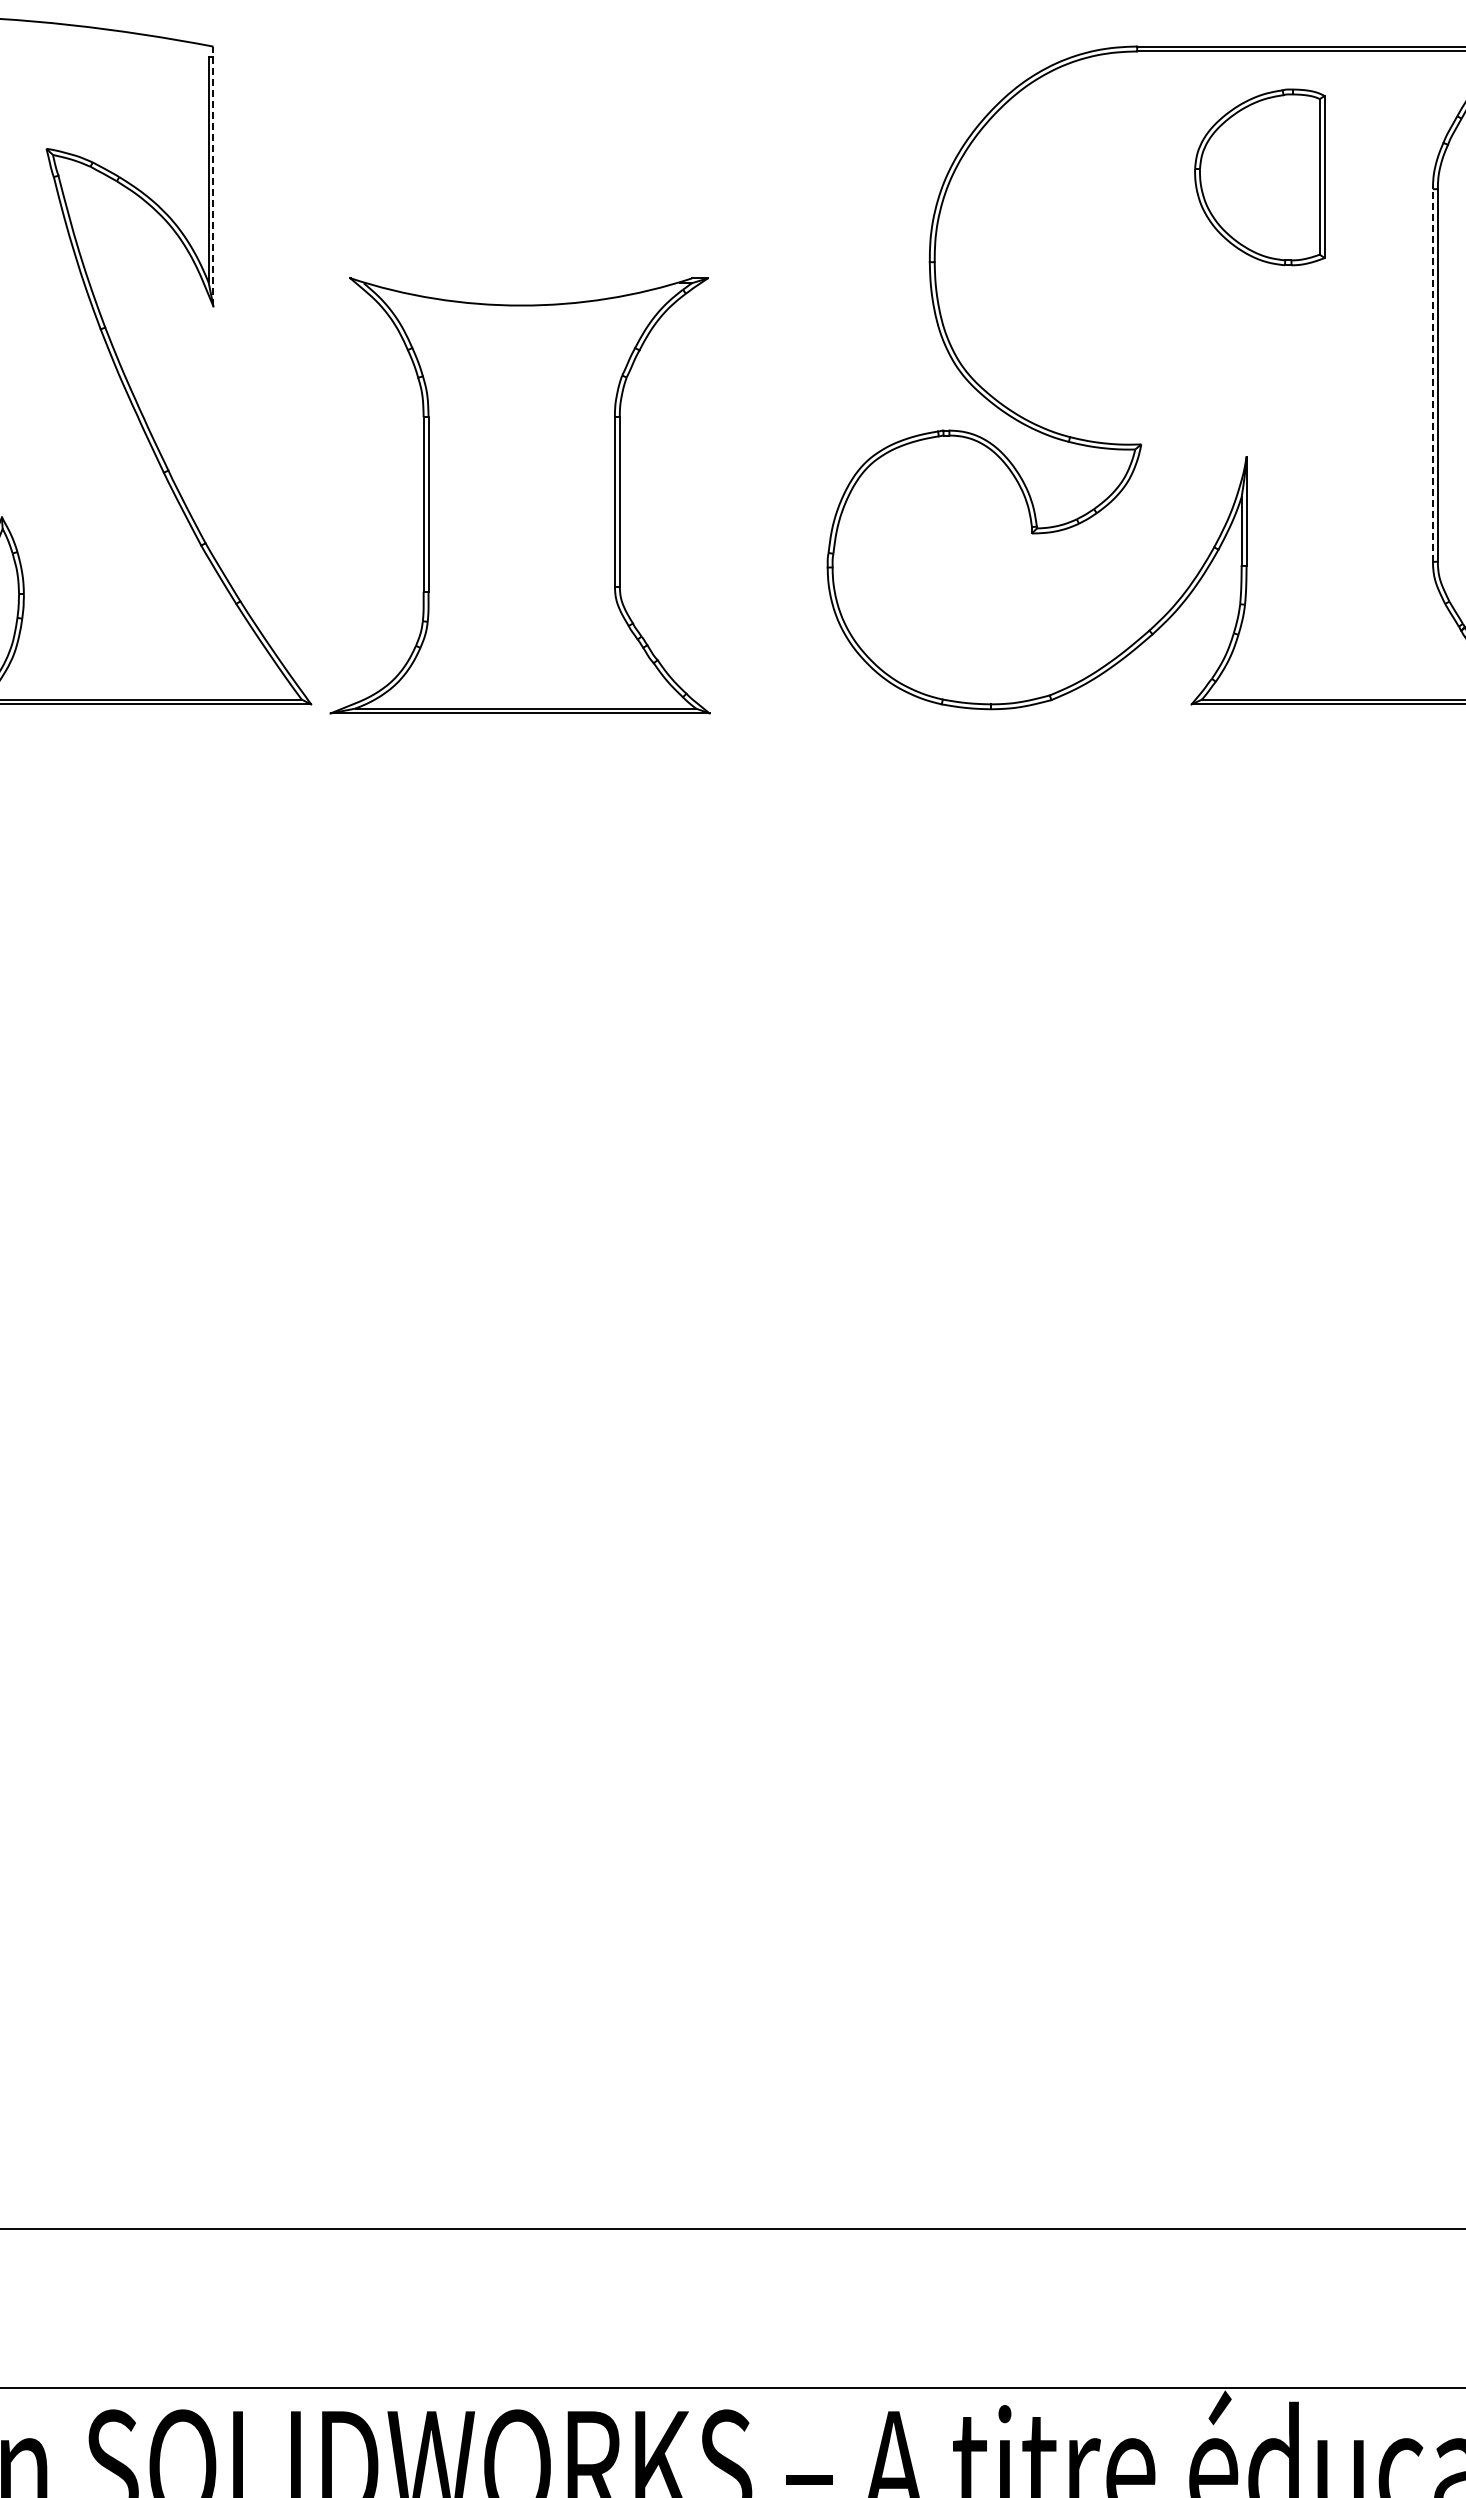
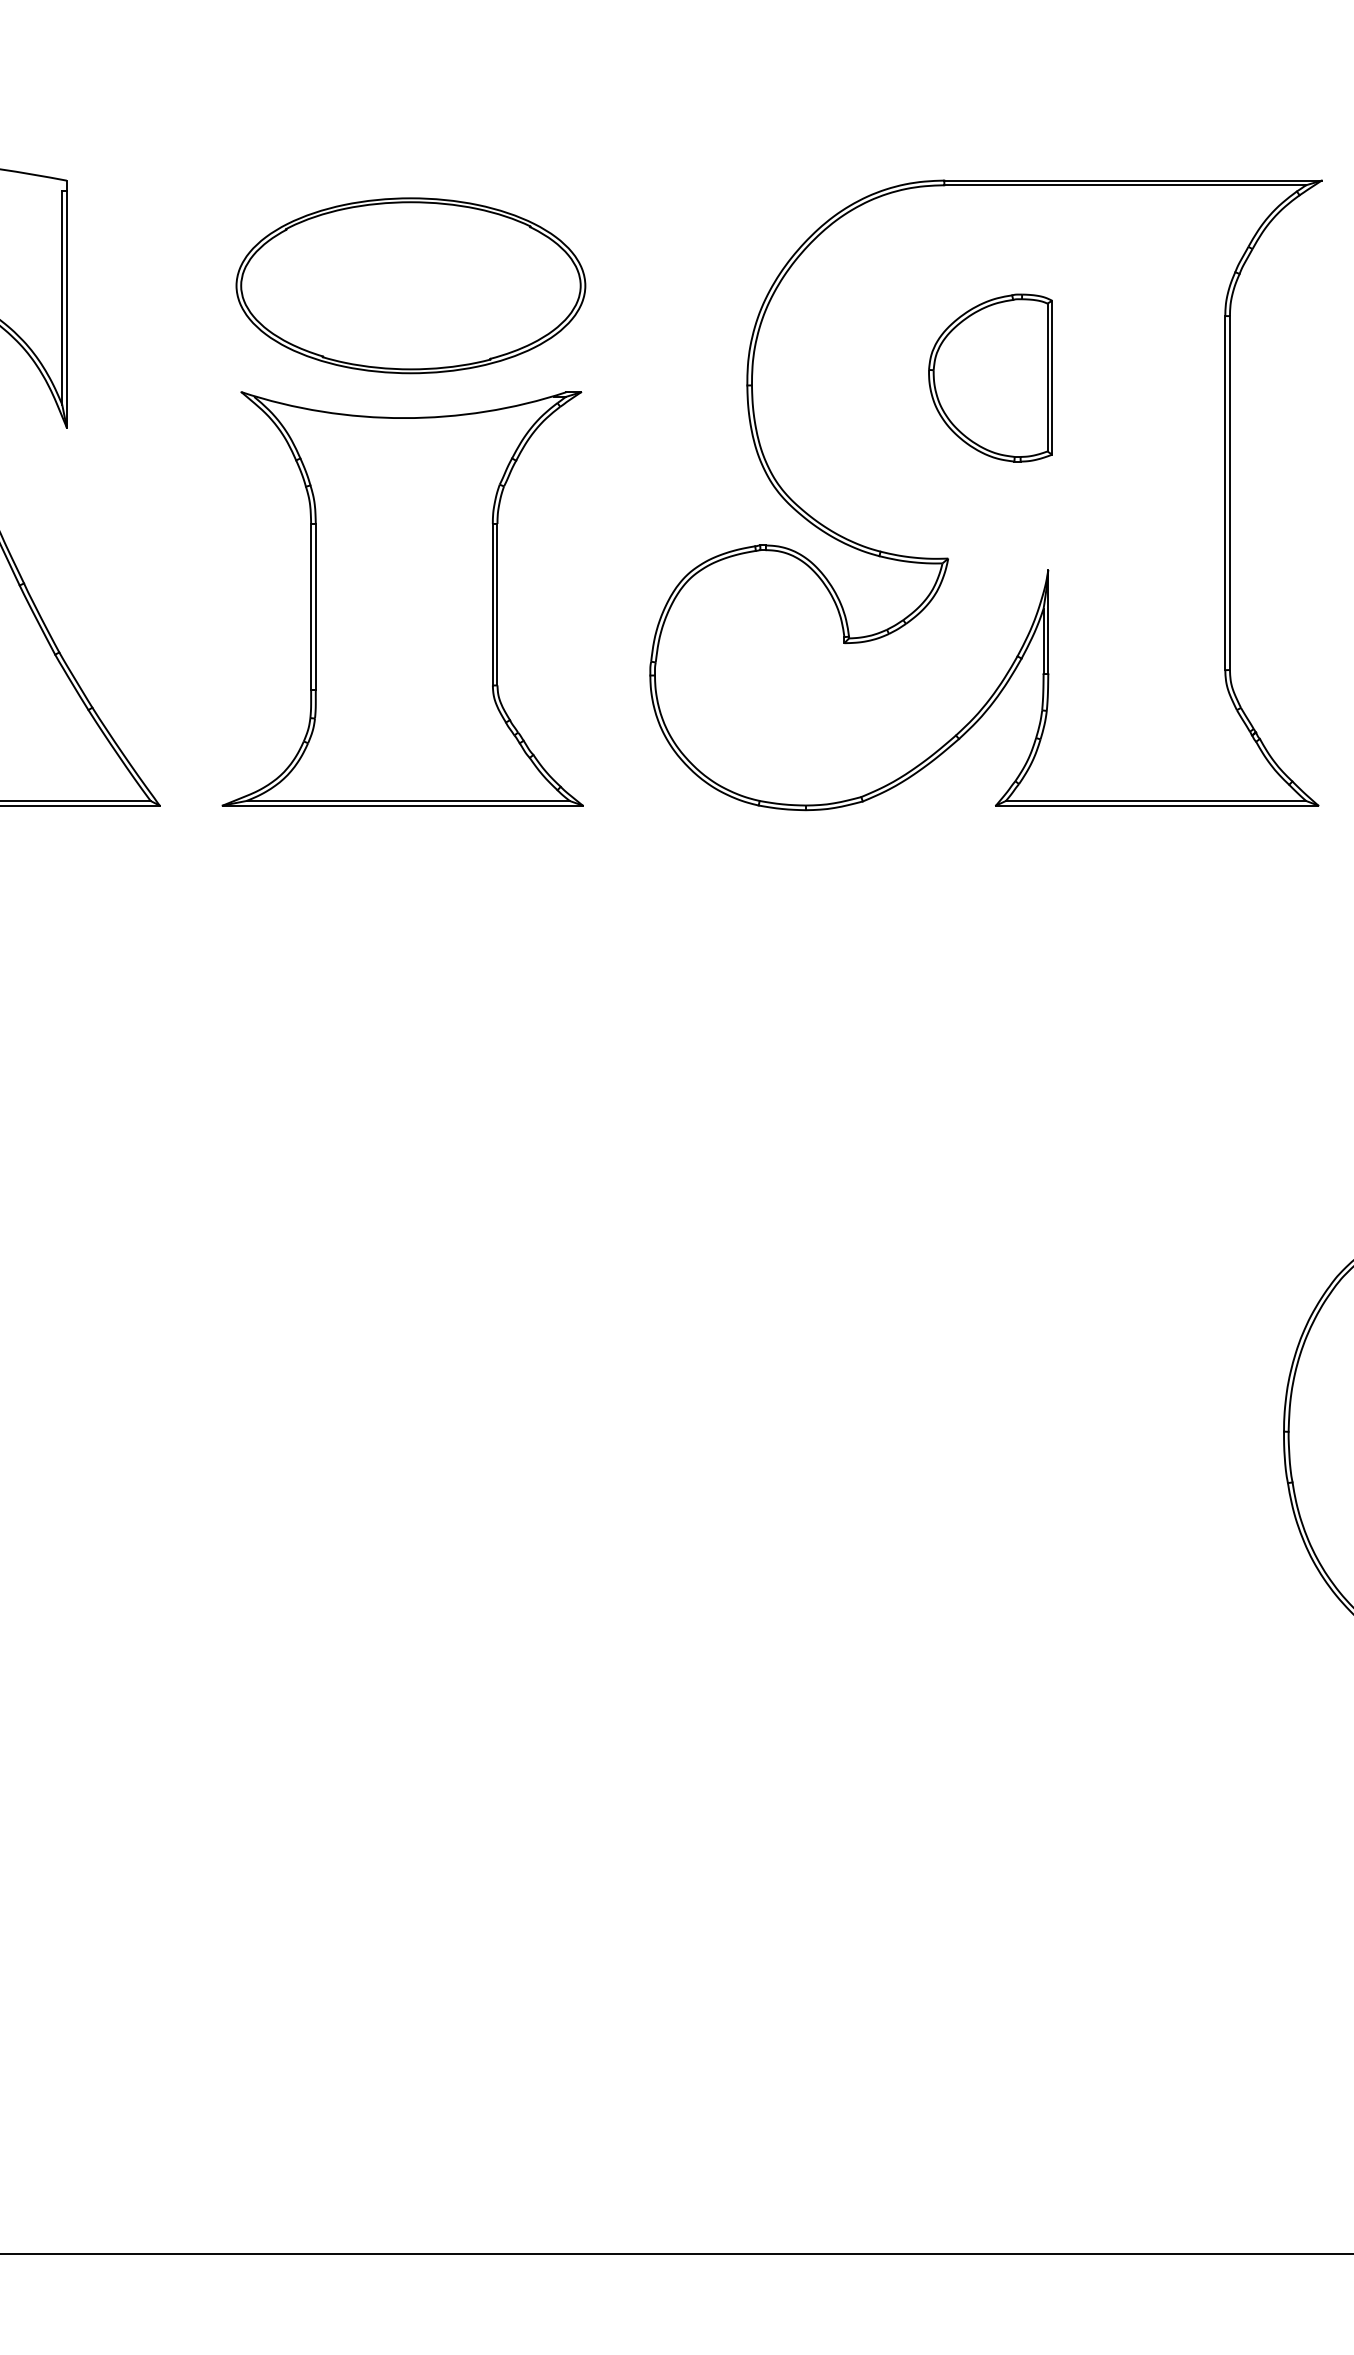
part: (575, 157) -> (410, 286), added
line: (213, 176) -> (66, 304), dashed -> solid
part: (1259, 177) -> (990, 378), moved
line: (1432, 375) -> (1224, 493), dashed -> solid
part: (519, 495) -> (402, 598), moved

